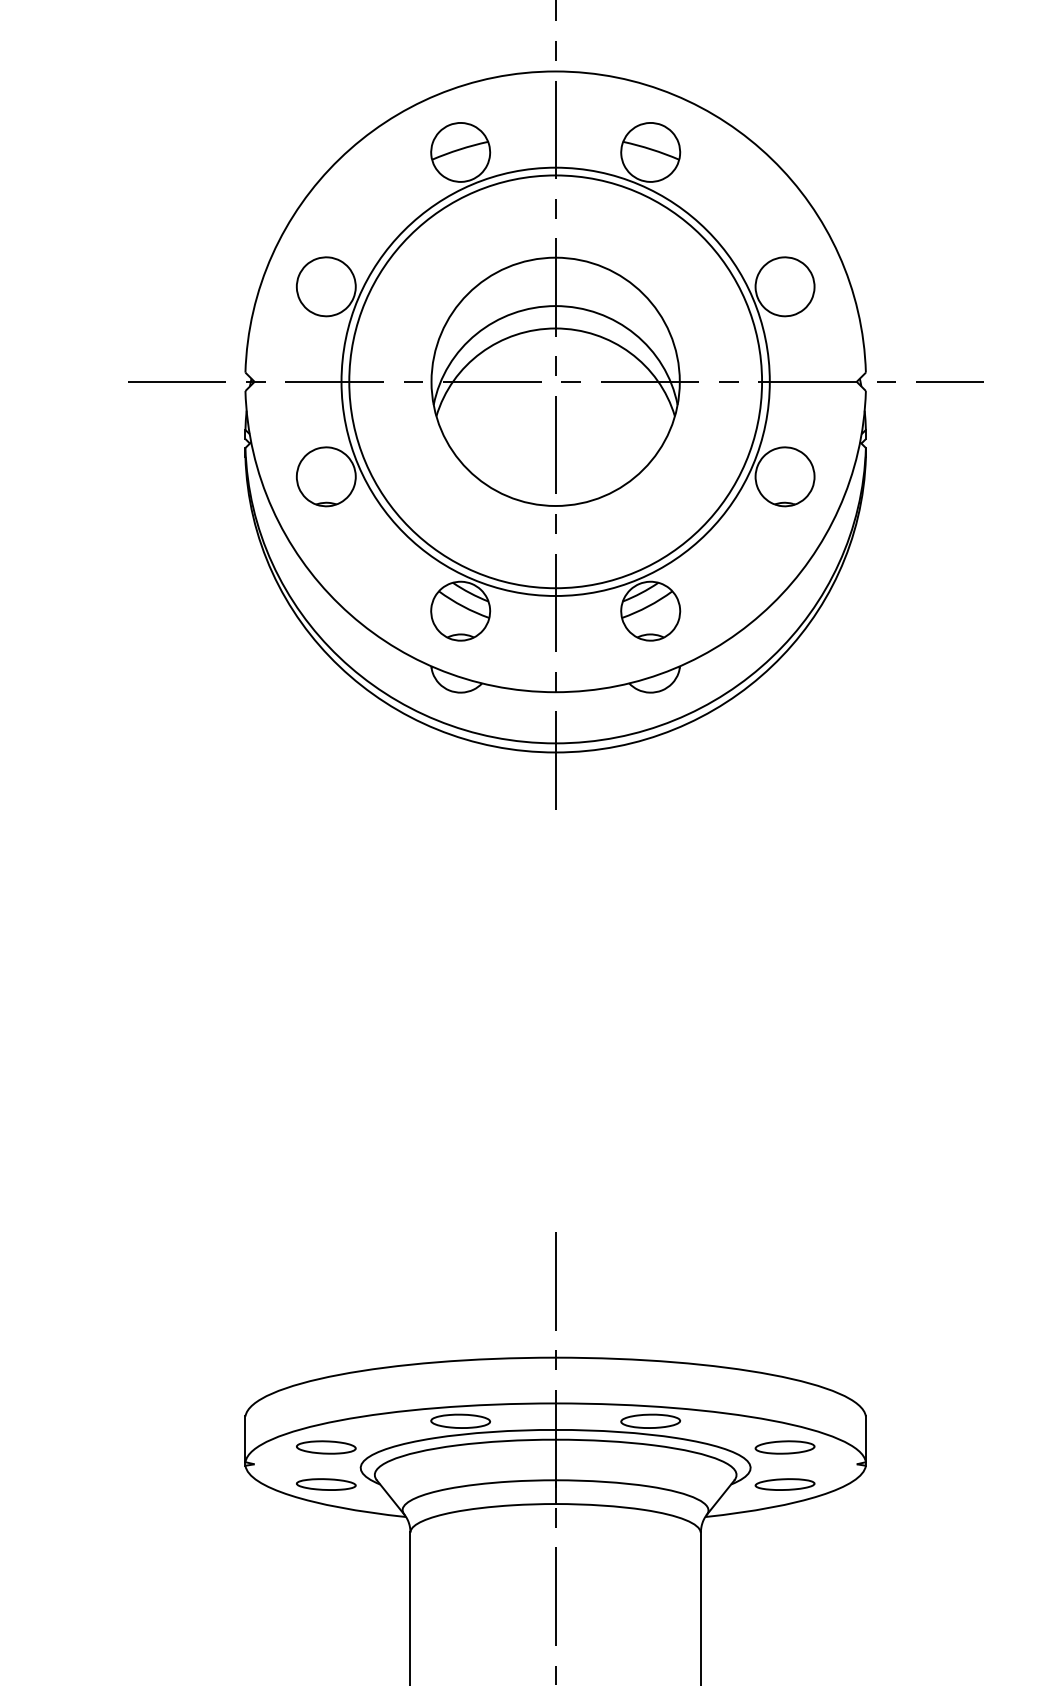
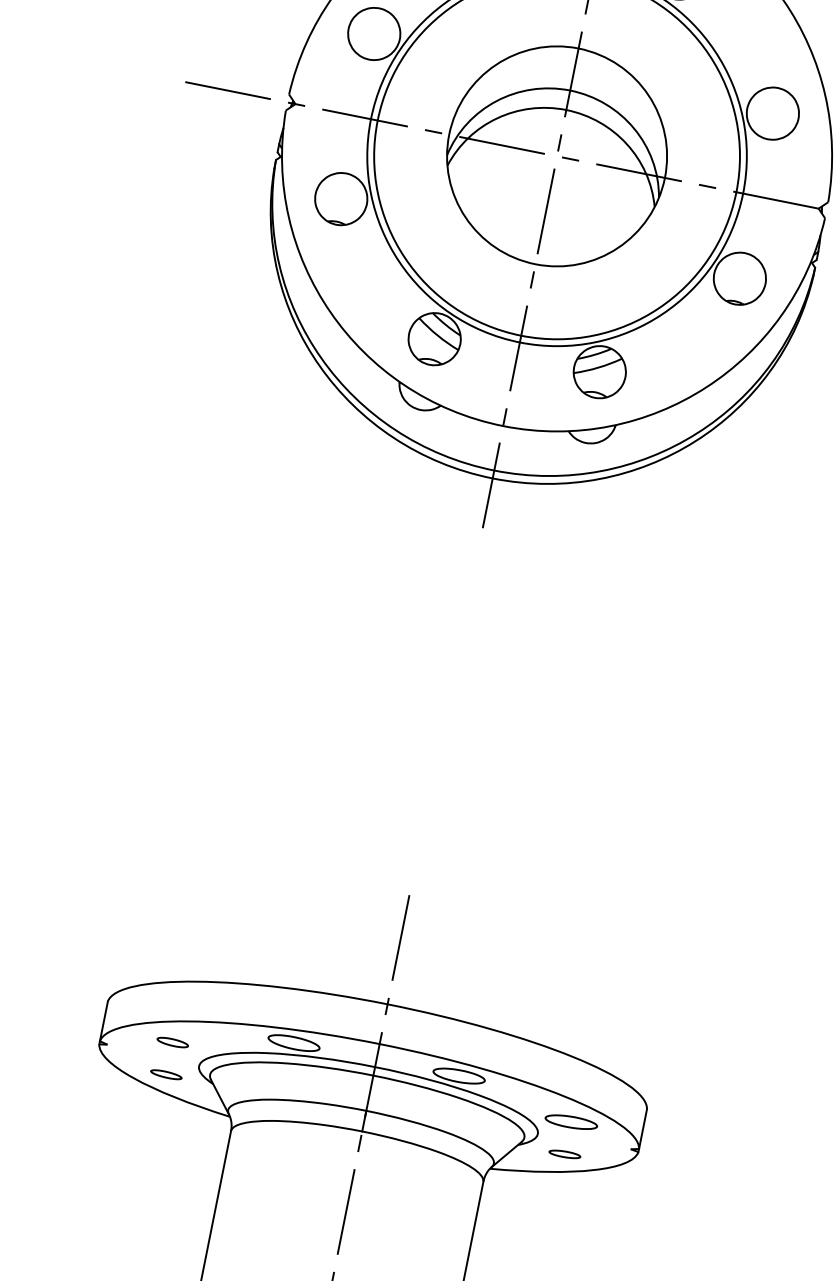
part: (326, 1447) -> (172, 1042), size x0.6
part: (326, 1484) -> (166, 1074), size x0.6
part: (784, 1484) -> (564, 1154), size x0.6

